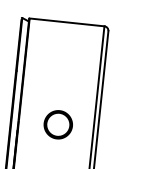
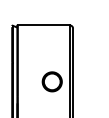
part: (57, 124) -> (51, 81), moved

